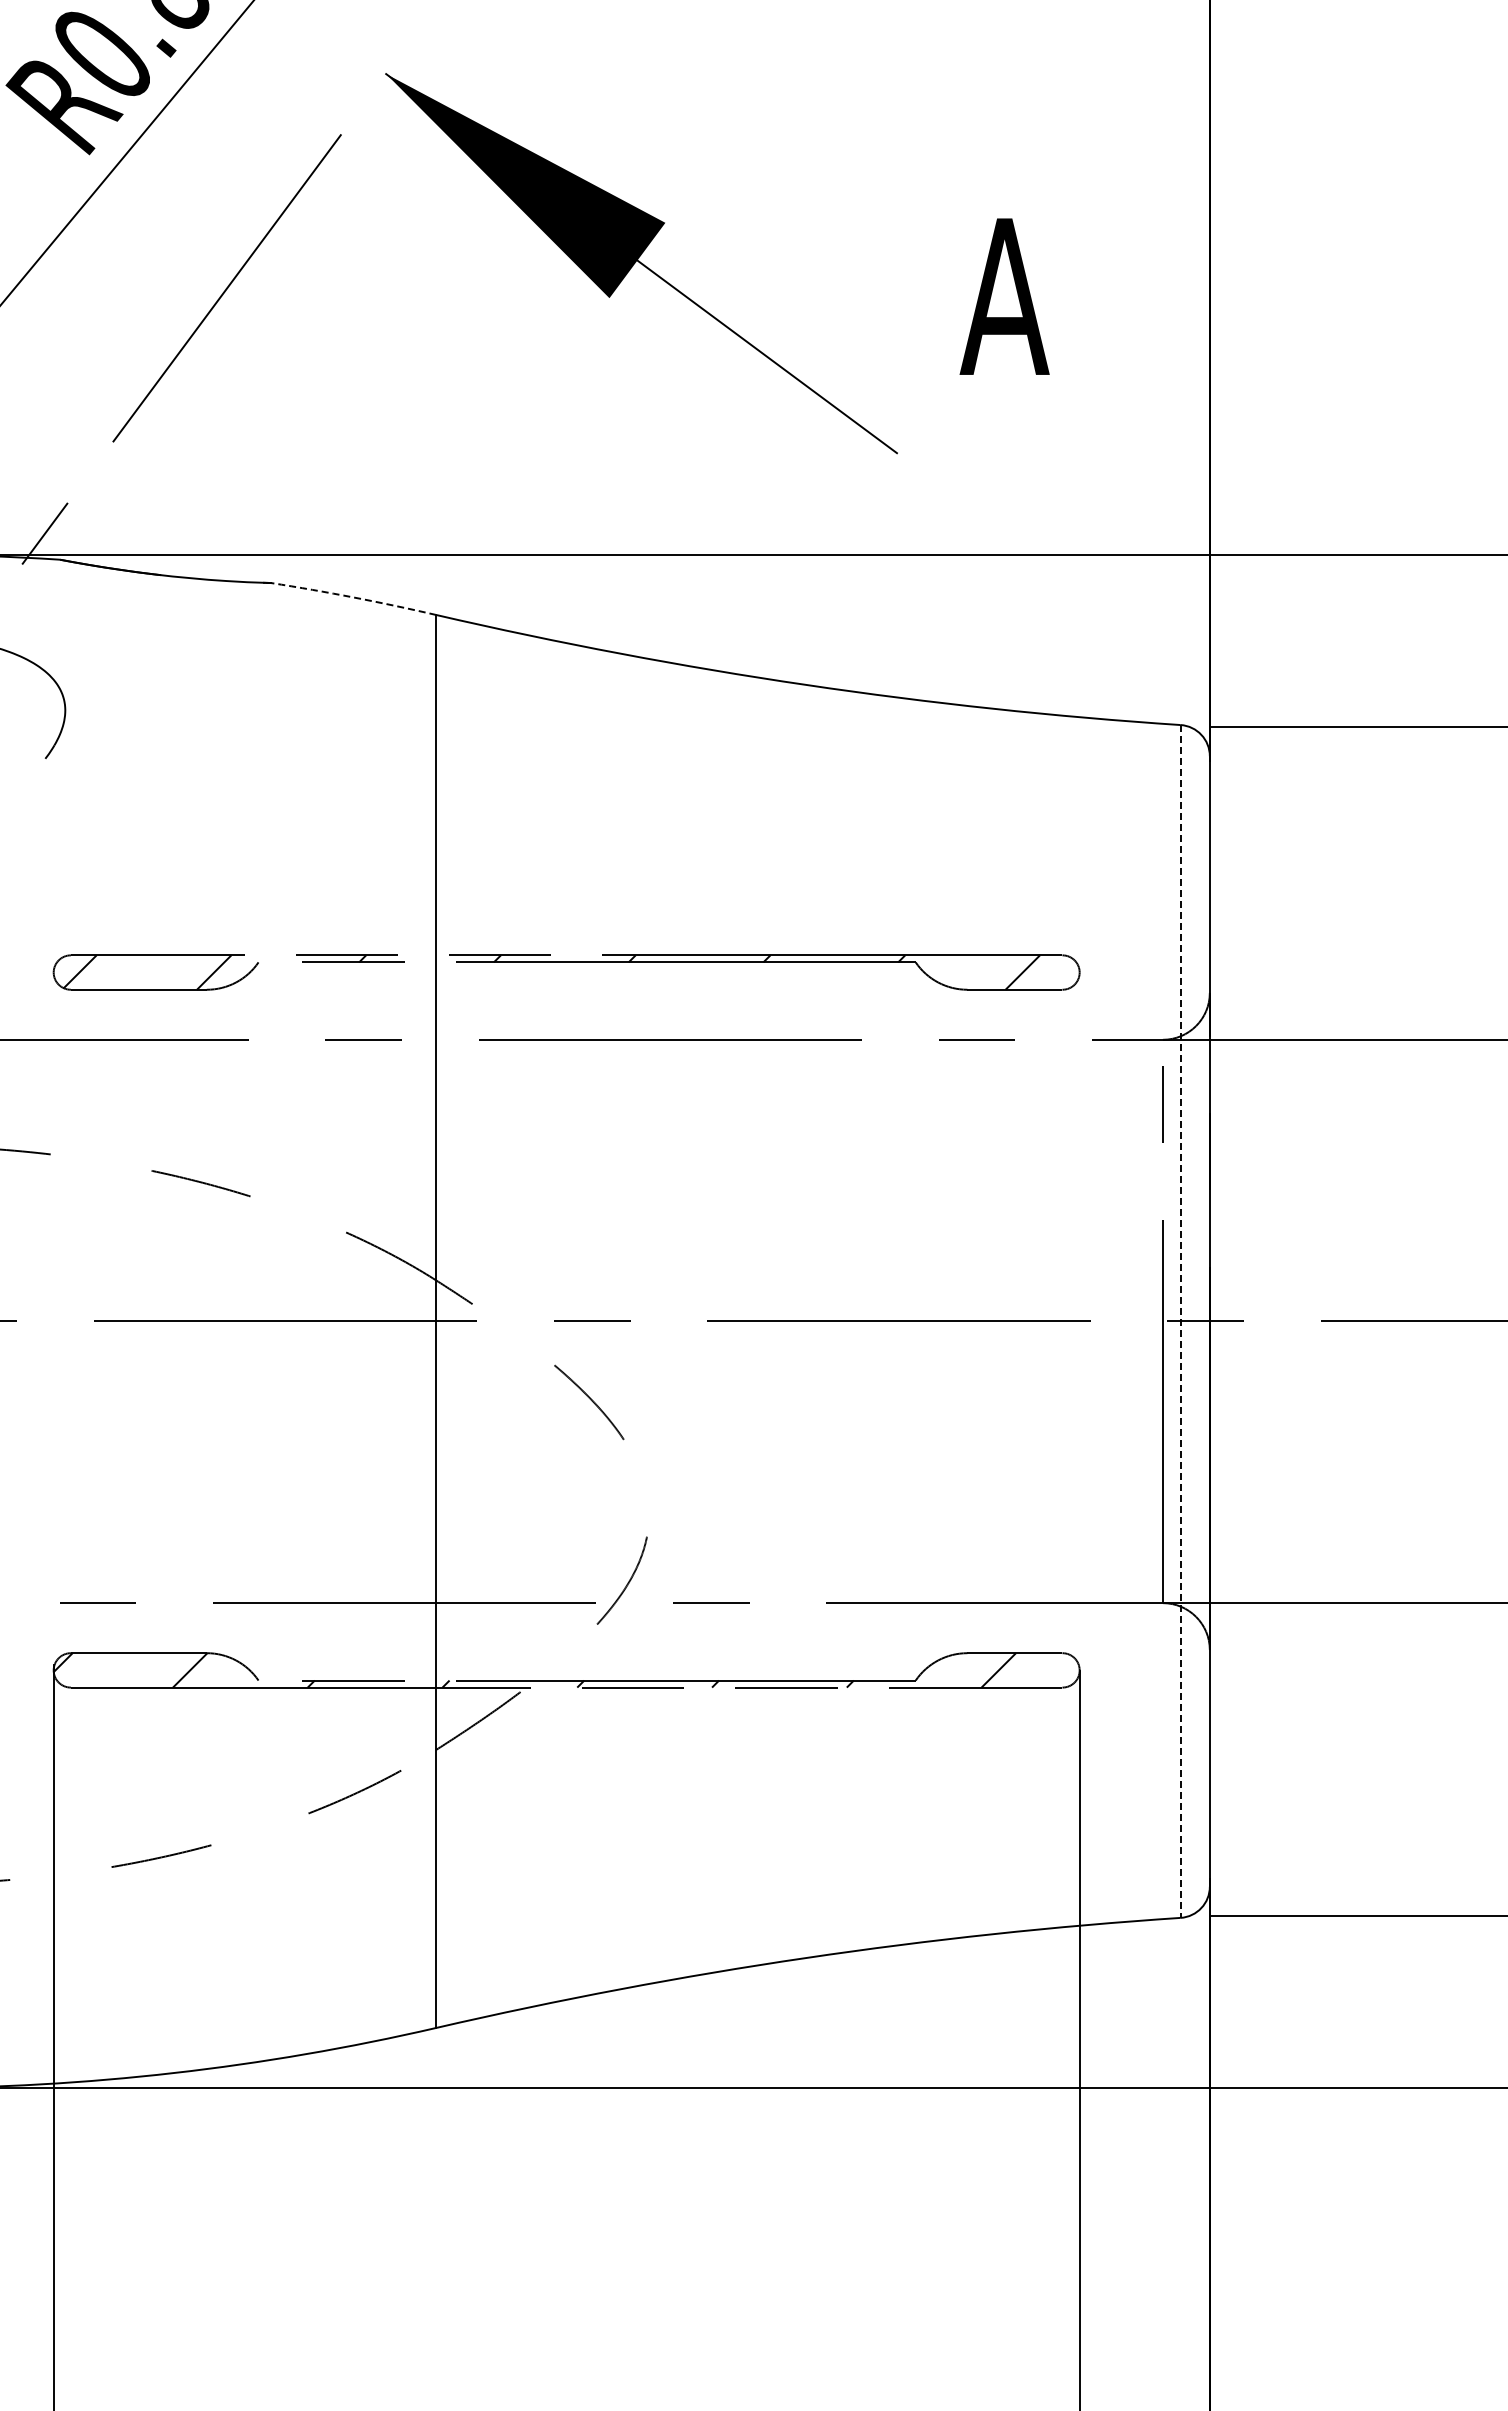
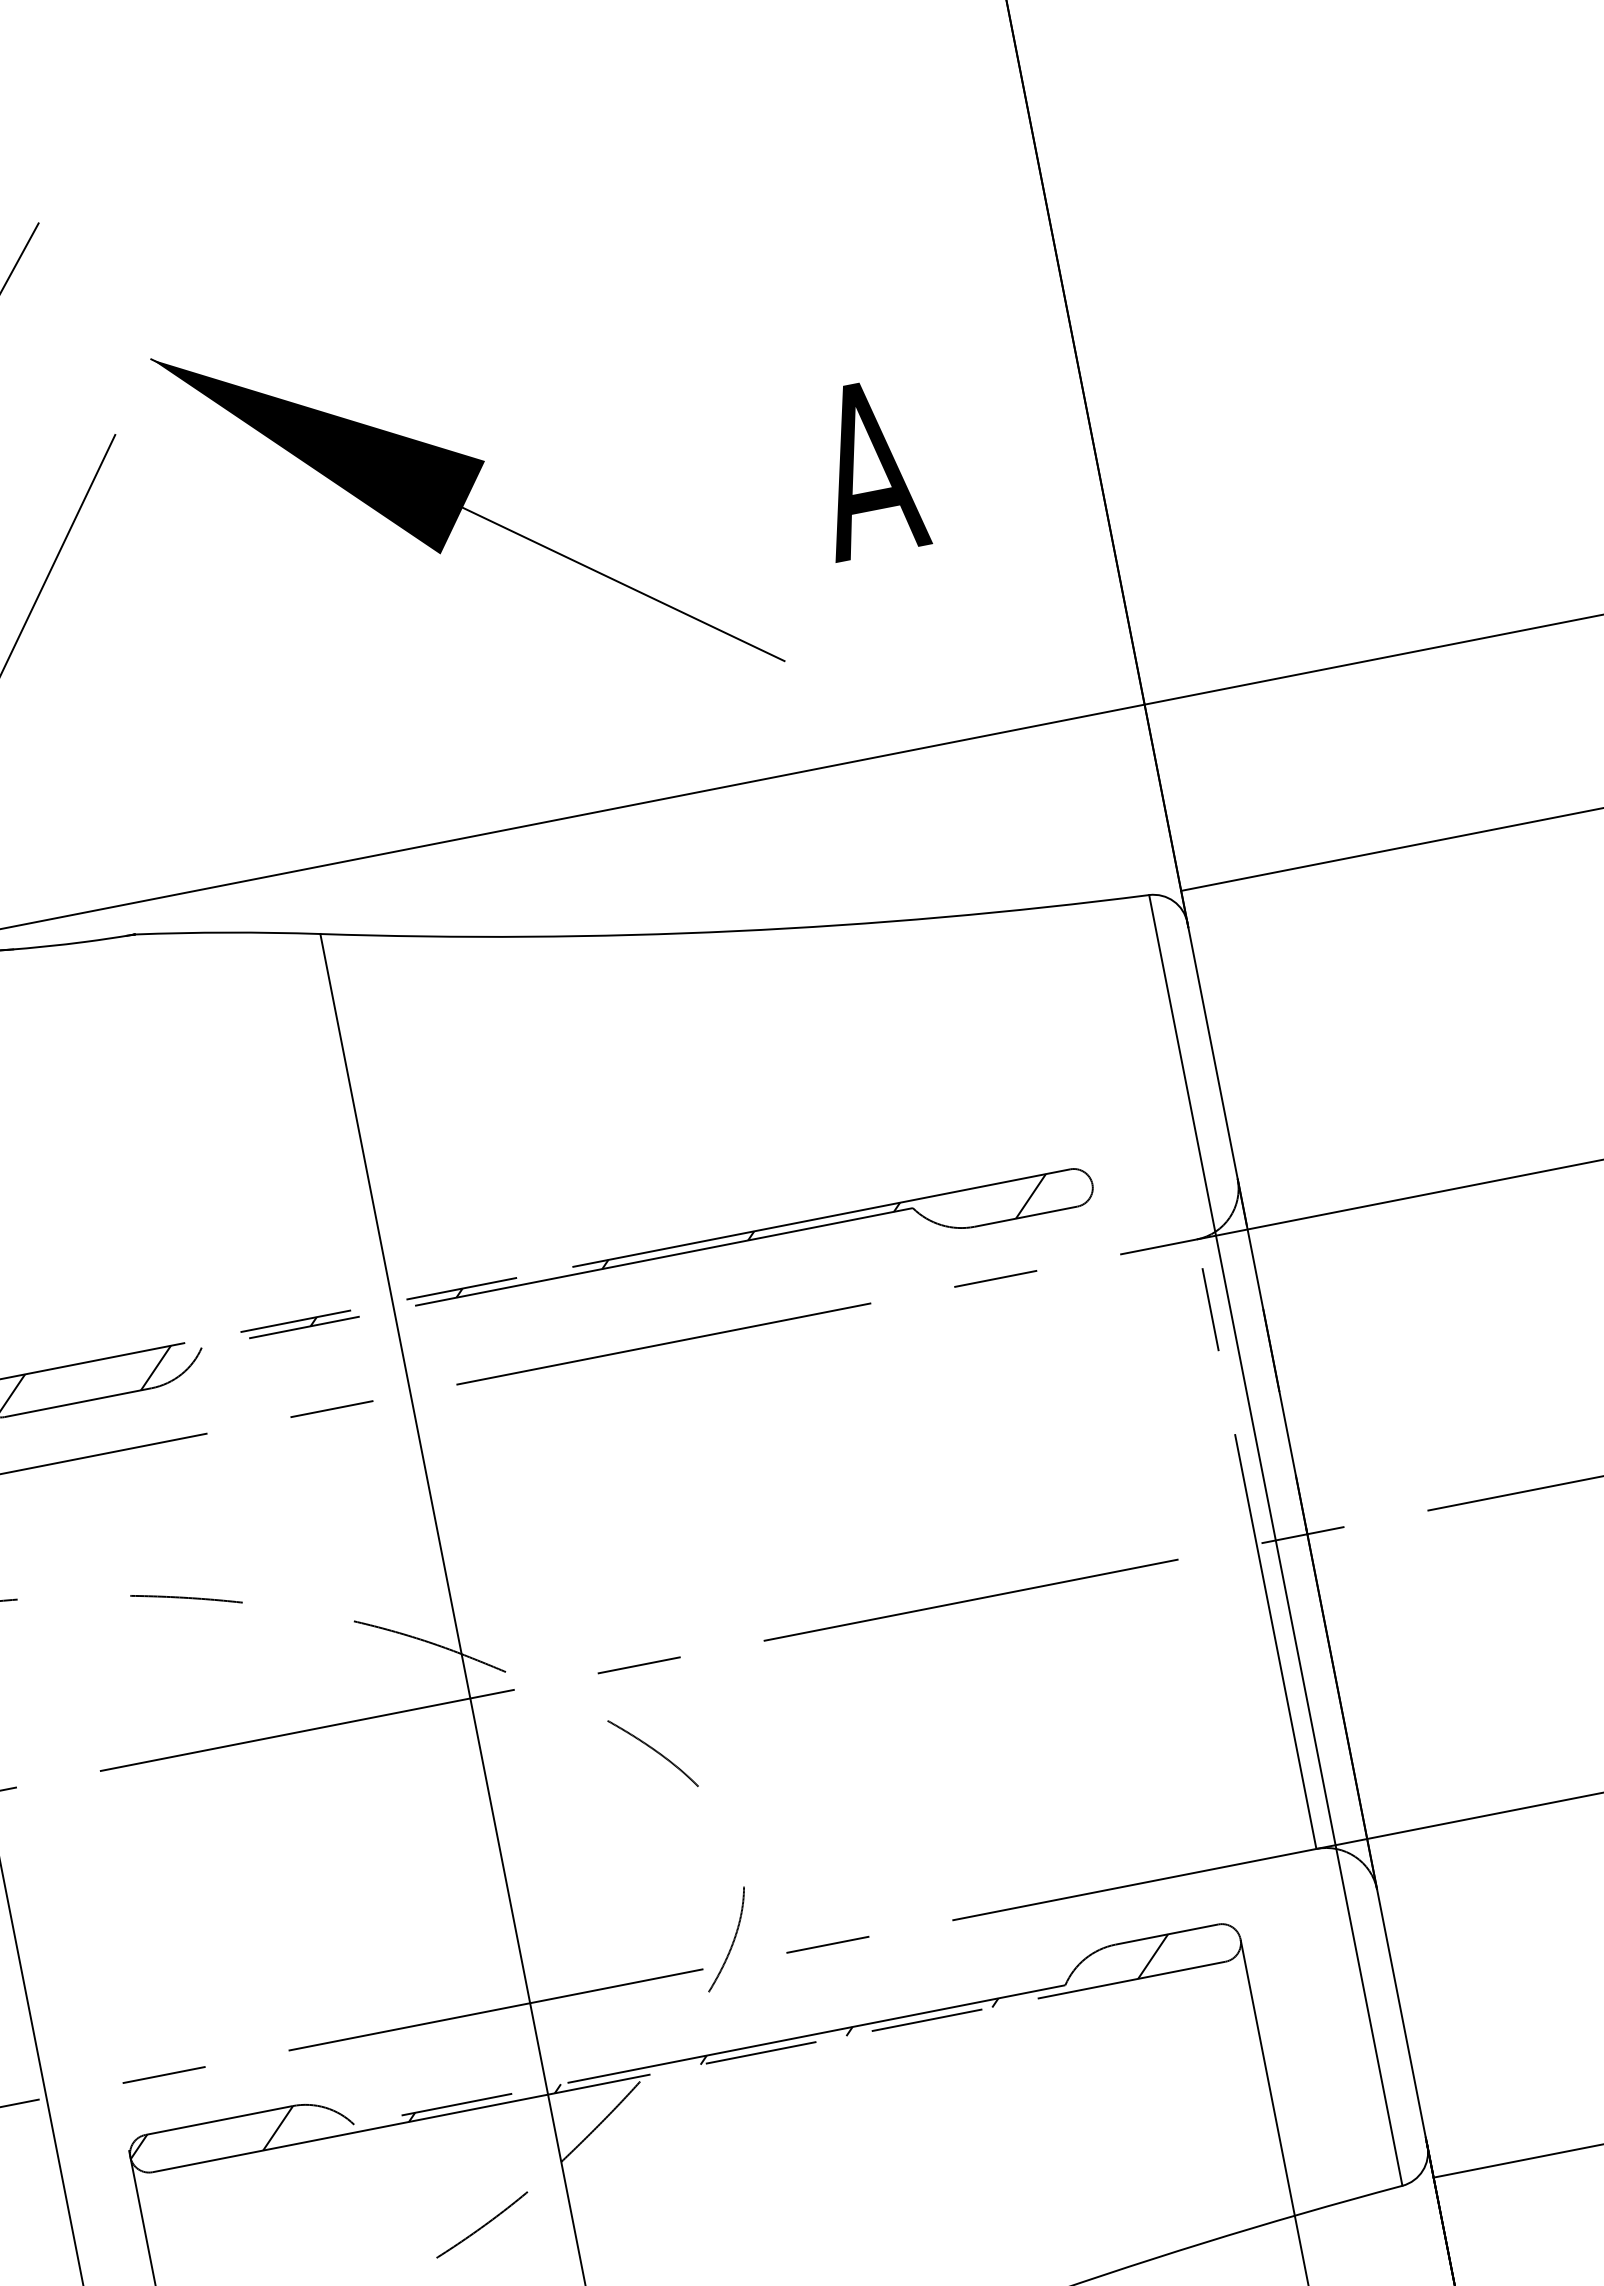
arc: (353, 597) -> (227, 932), dashed -> solid
line: (1180, 1321) -> (1275, 1540), dashed -> solid

